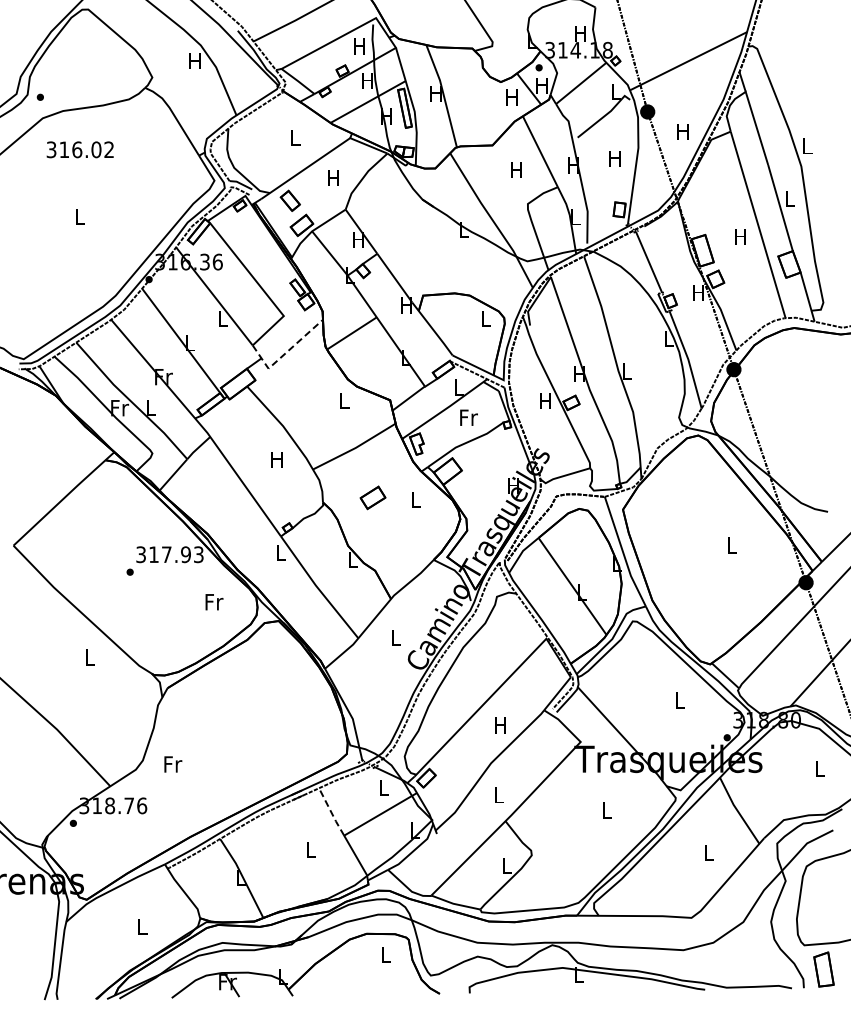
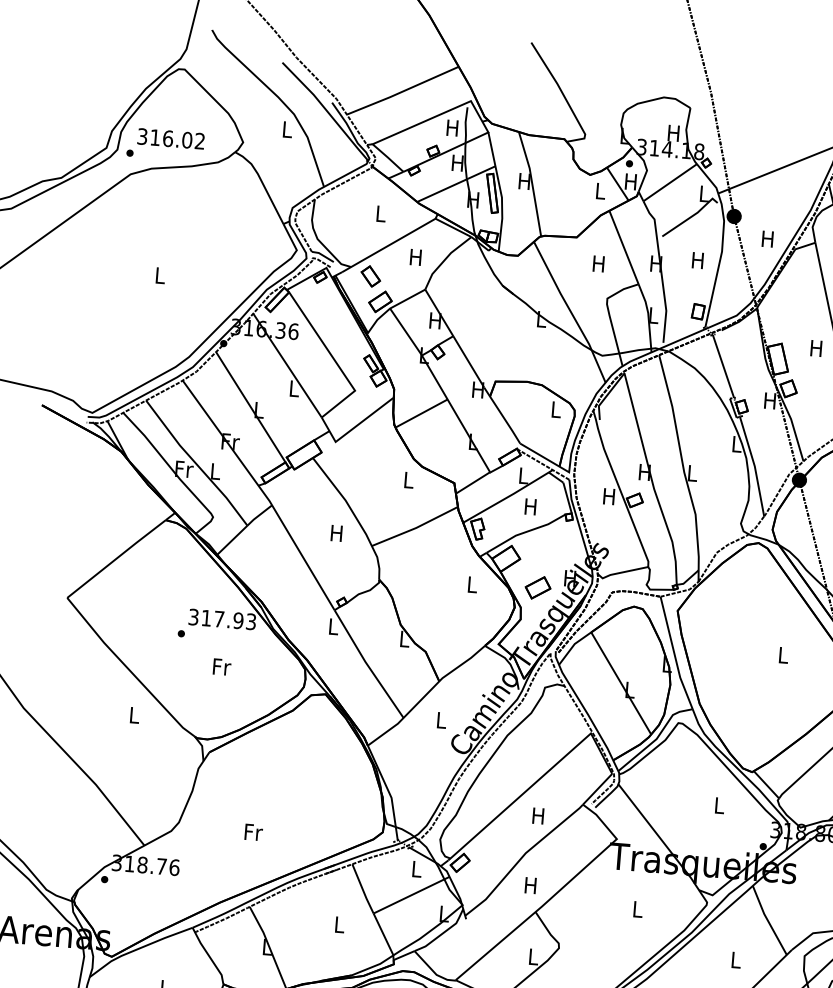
text: (194, 60) -> (286, 128), H -> L
text: (511, 97) -> (599, 191), H -> L
text: (79, 149) -> (170, 138), moved
line: (284, 354) -> (352, 429), dashed -> solid
text: (468, 417) -> (531, 506), Fr -> H
part: (372, 497) -> (537, 587), moved
text: (214, 602) -> (222, 667), moved
text: (173, 764) -> (254, 832), moved
text: (498, 794) -> (530, 884), L -> H
line: (331, 812) -> (362, 889), dashed -> solid

